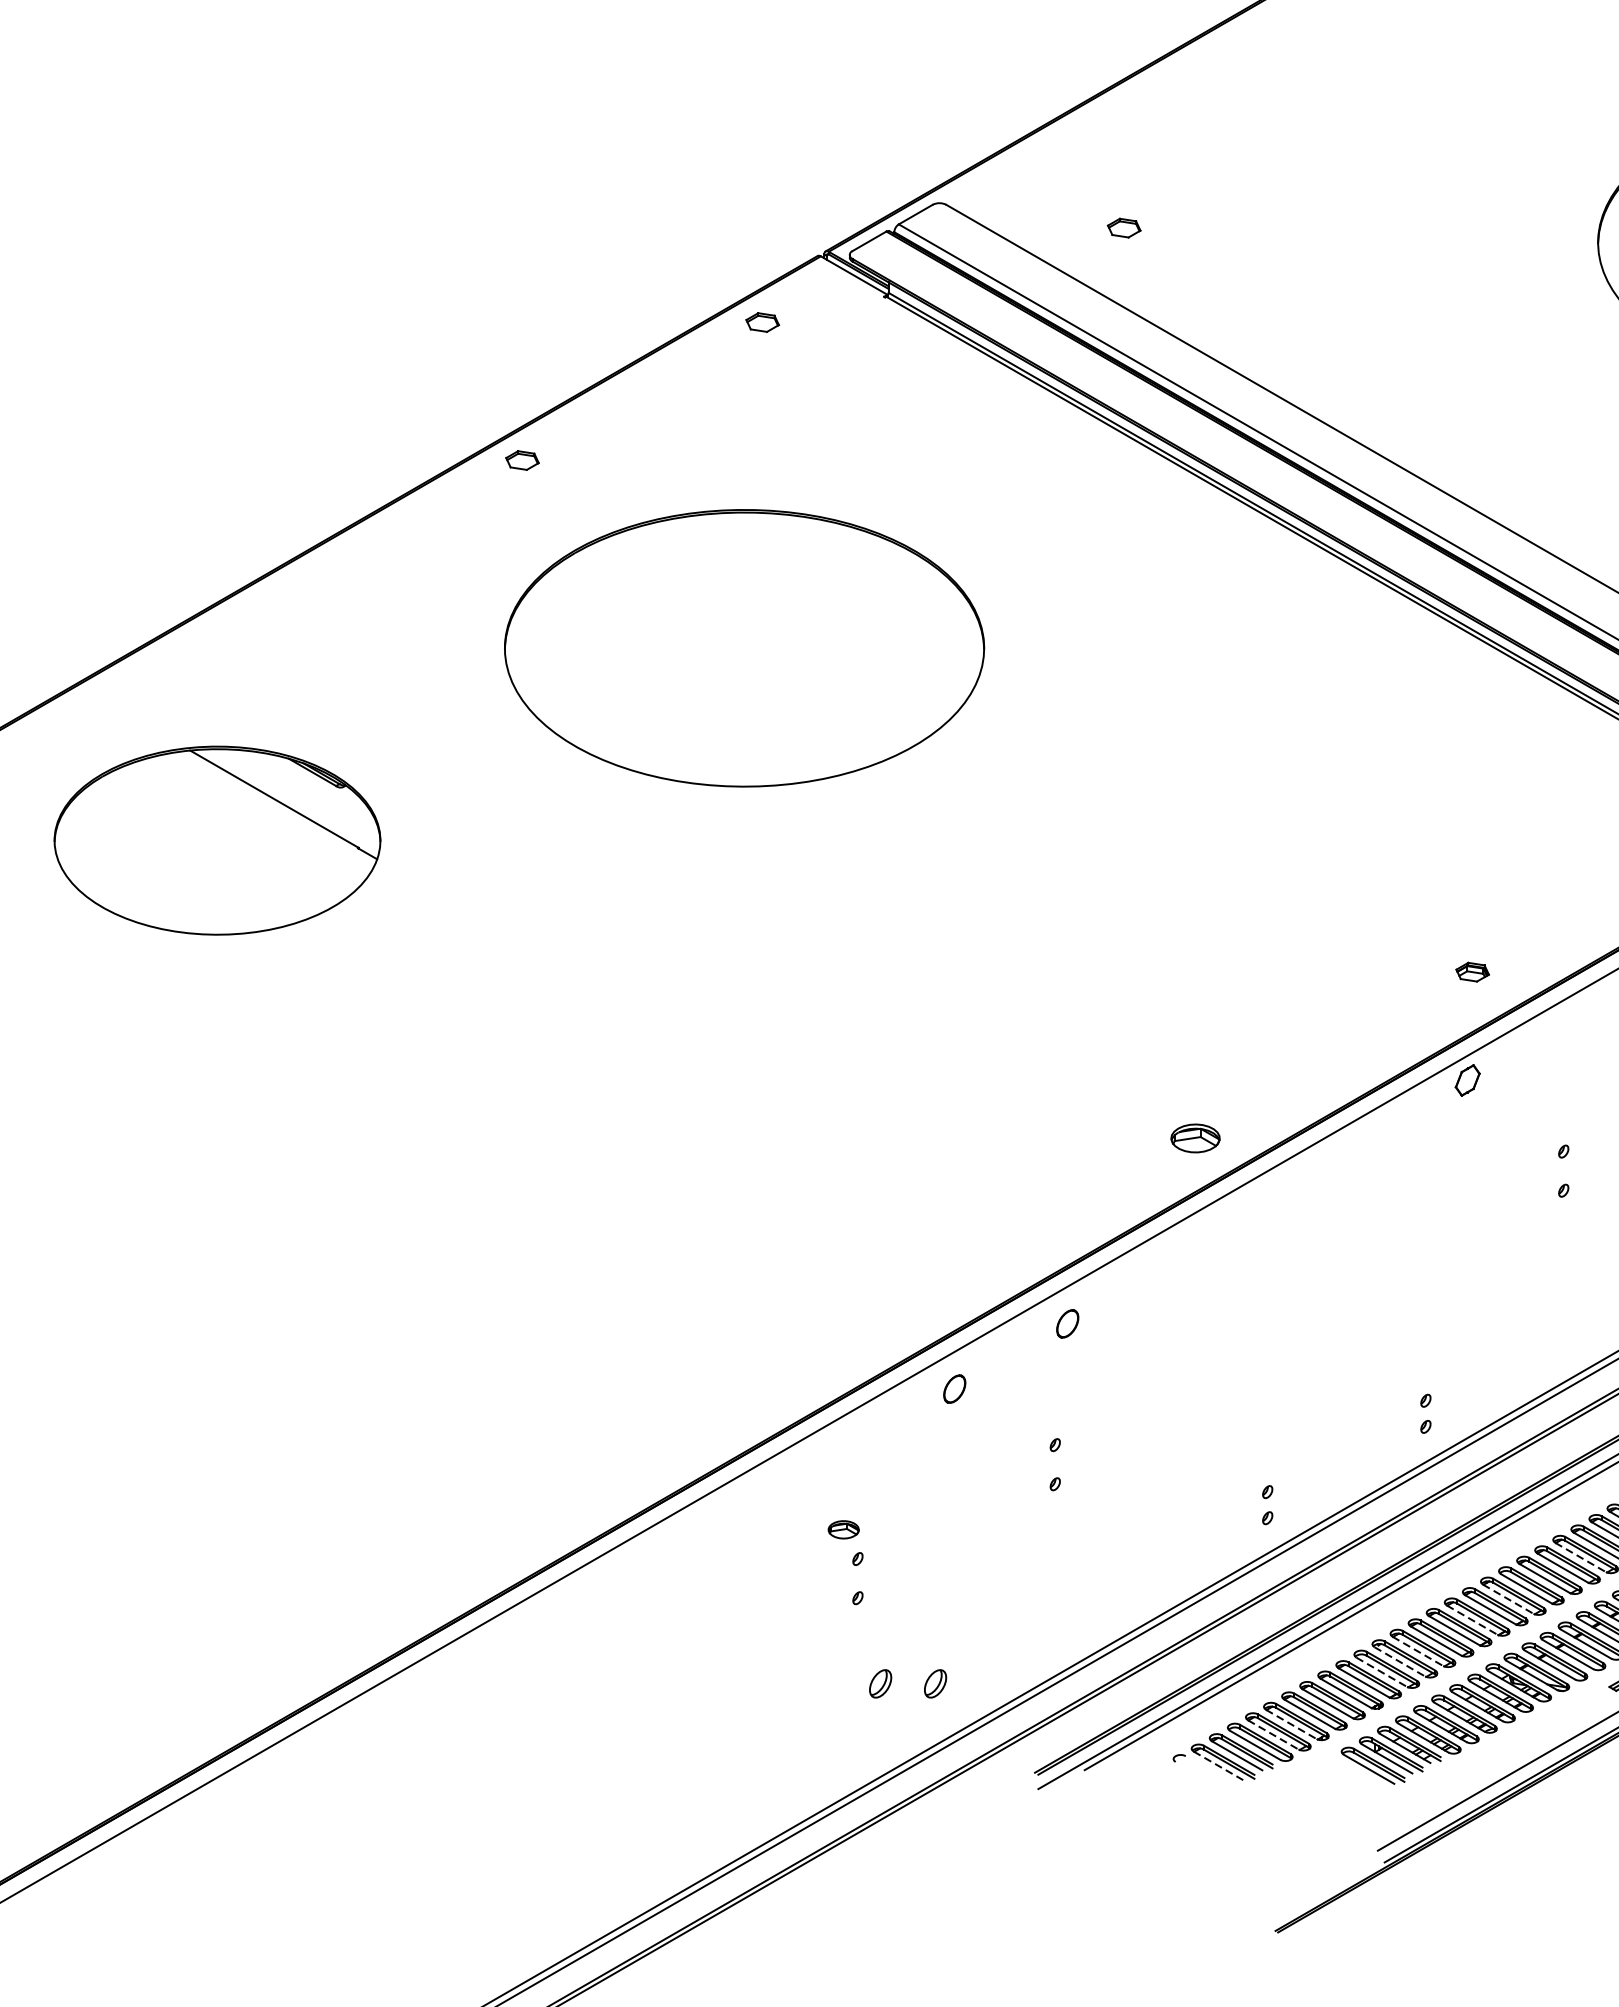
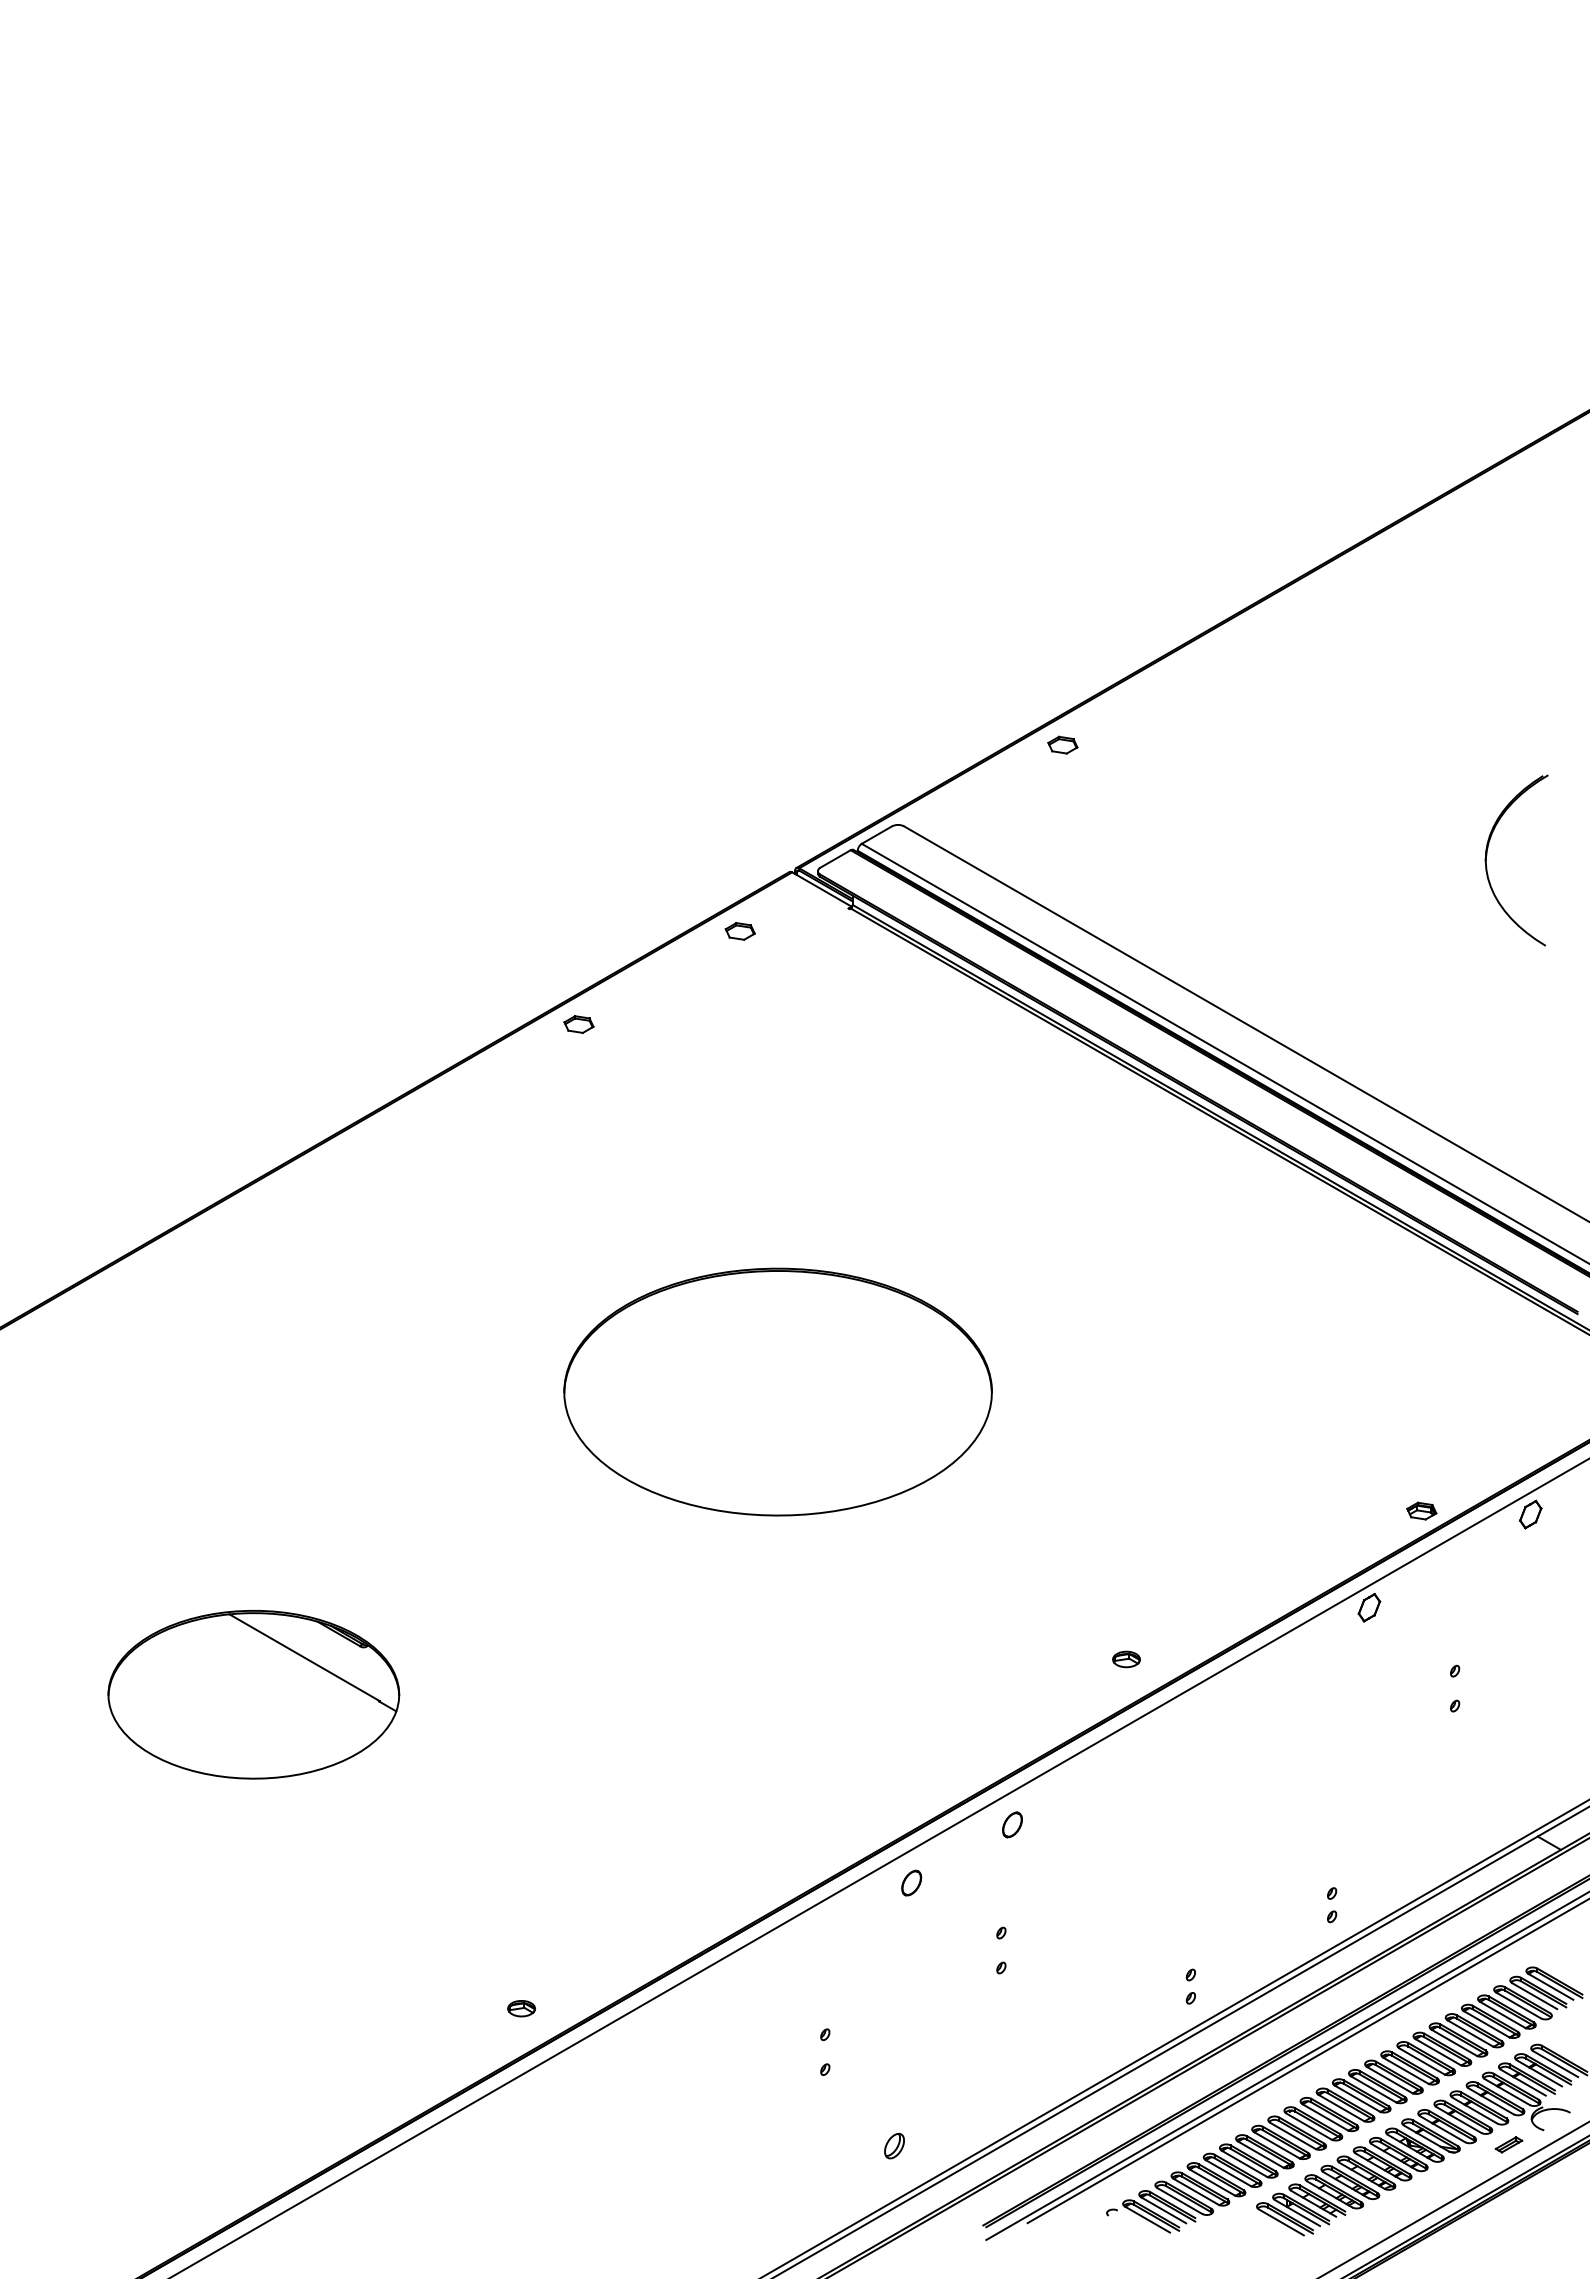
part: (1123, 227) -> (1062, 744), moved
part: (521, 460) -> (578, 1024), moved
part: (743, 647) -> (777, 1391), moved
part: (217, 840) -> (253, 1694), moved
part: (1472, 971) -> (1421, 1510), moved
part: (1195, 1138) -> (1126, 1659), size x0.62
part: (843, 1529) -> (521, 2008), moved
line: (1581, 1557) -> (1470, 2033), dashed -> solid
line: (1509, 1599) -> (1406, 2070), dashed -> solid
line: (1472, 1620) -> (1373, 2089), dashed -> solid
line: (1418, 1651) -> (1325, 2117), dashed -> solid
line: (1400, 1661) -> (1309, 2126), dashed -> solid
line: (1382, 1673) -> (1293, 2136), dashed -> solid
part: (880, 1684) -> (845, 2146), removed
line: (1291, 1724) -> (1212, 2182), dashed -> solid
line: (1273, 1734) -> (1196, 2191), dashed -> solid
line: (1219, 1766) -> (1147, 2219), dashed -> solid

